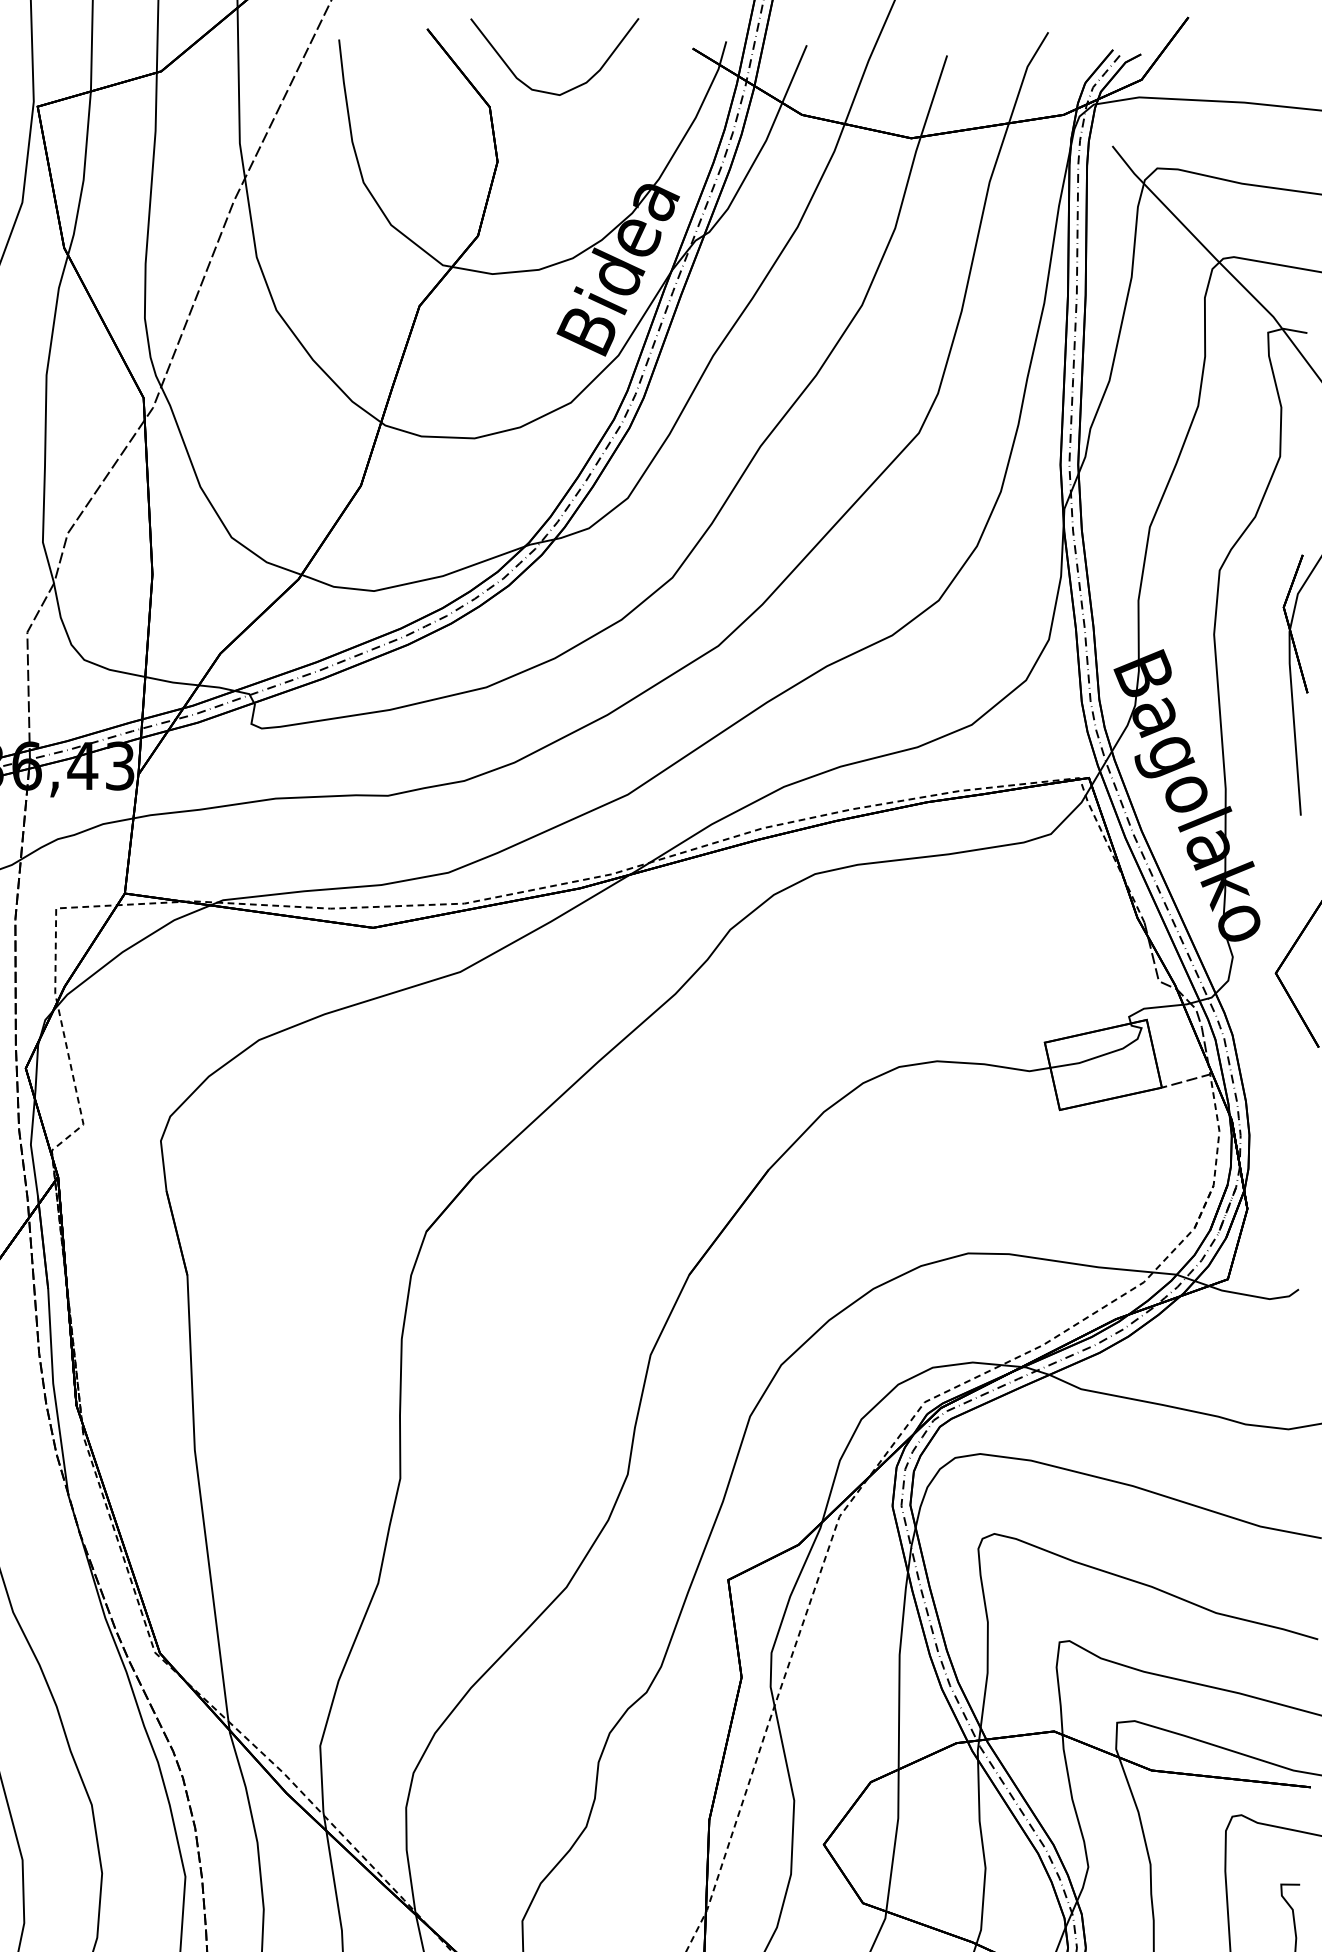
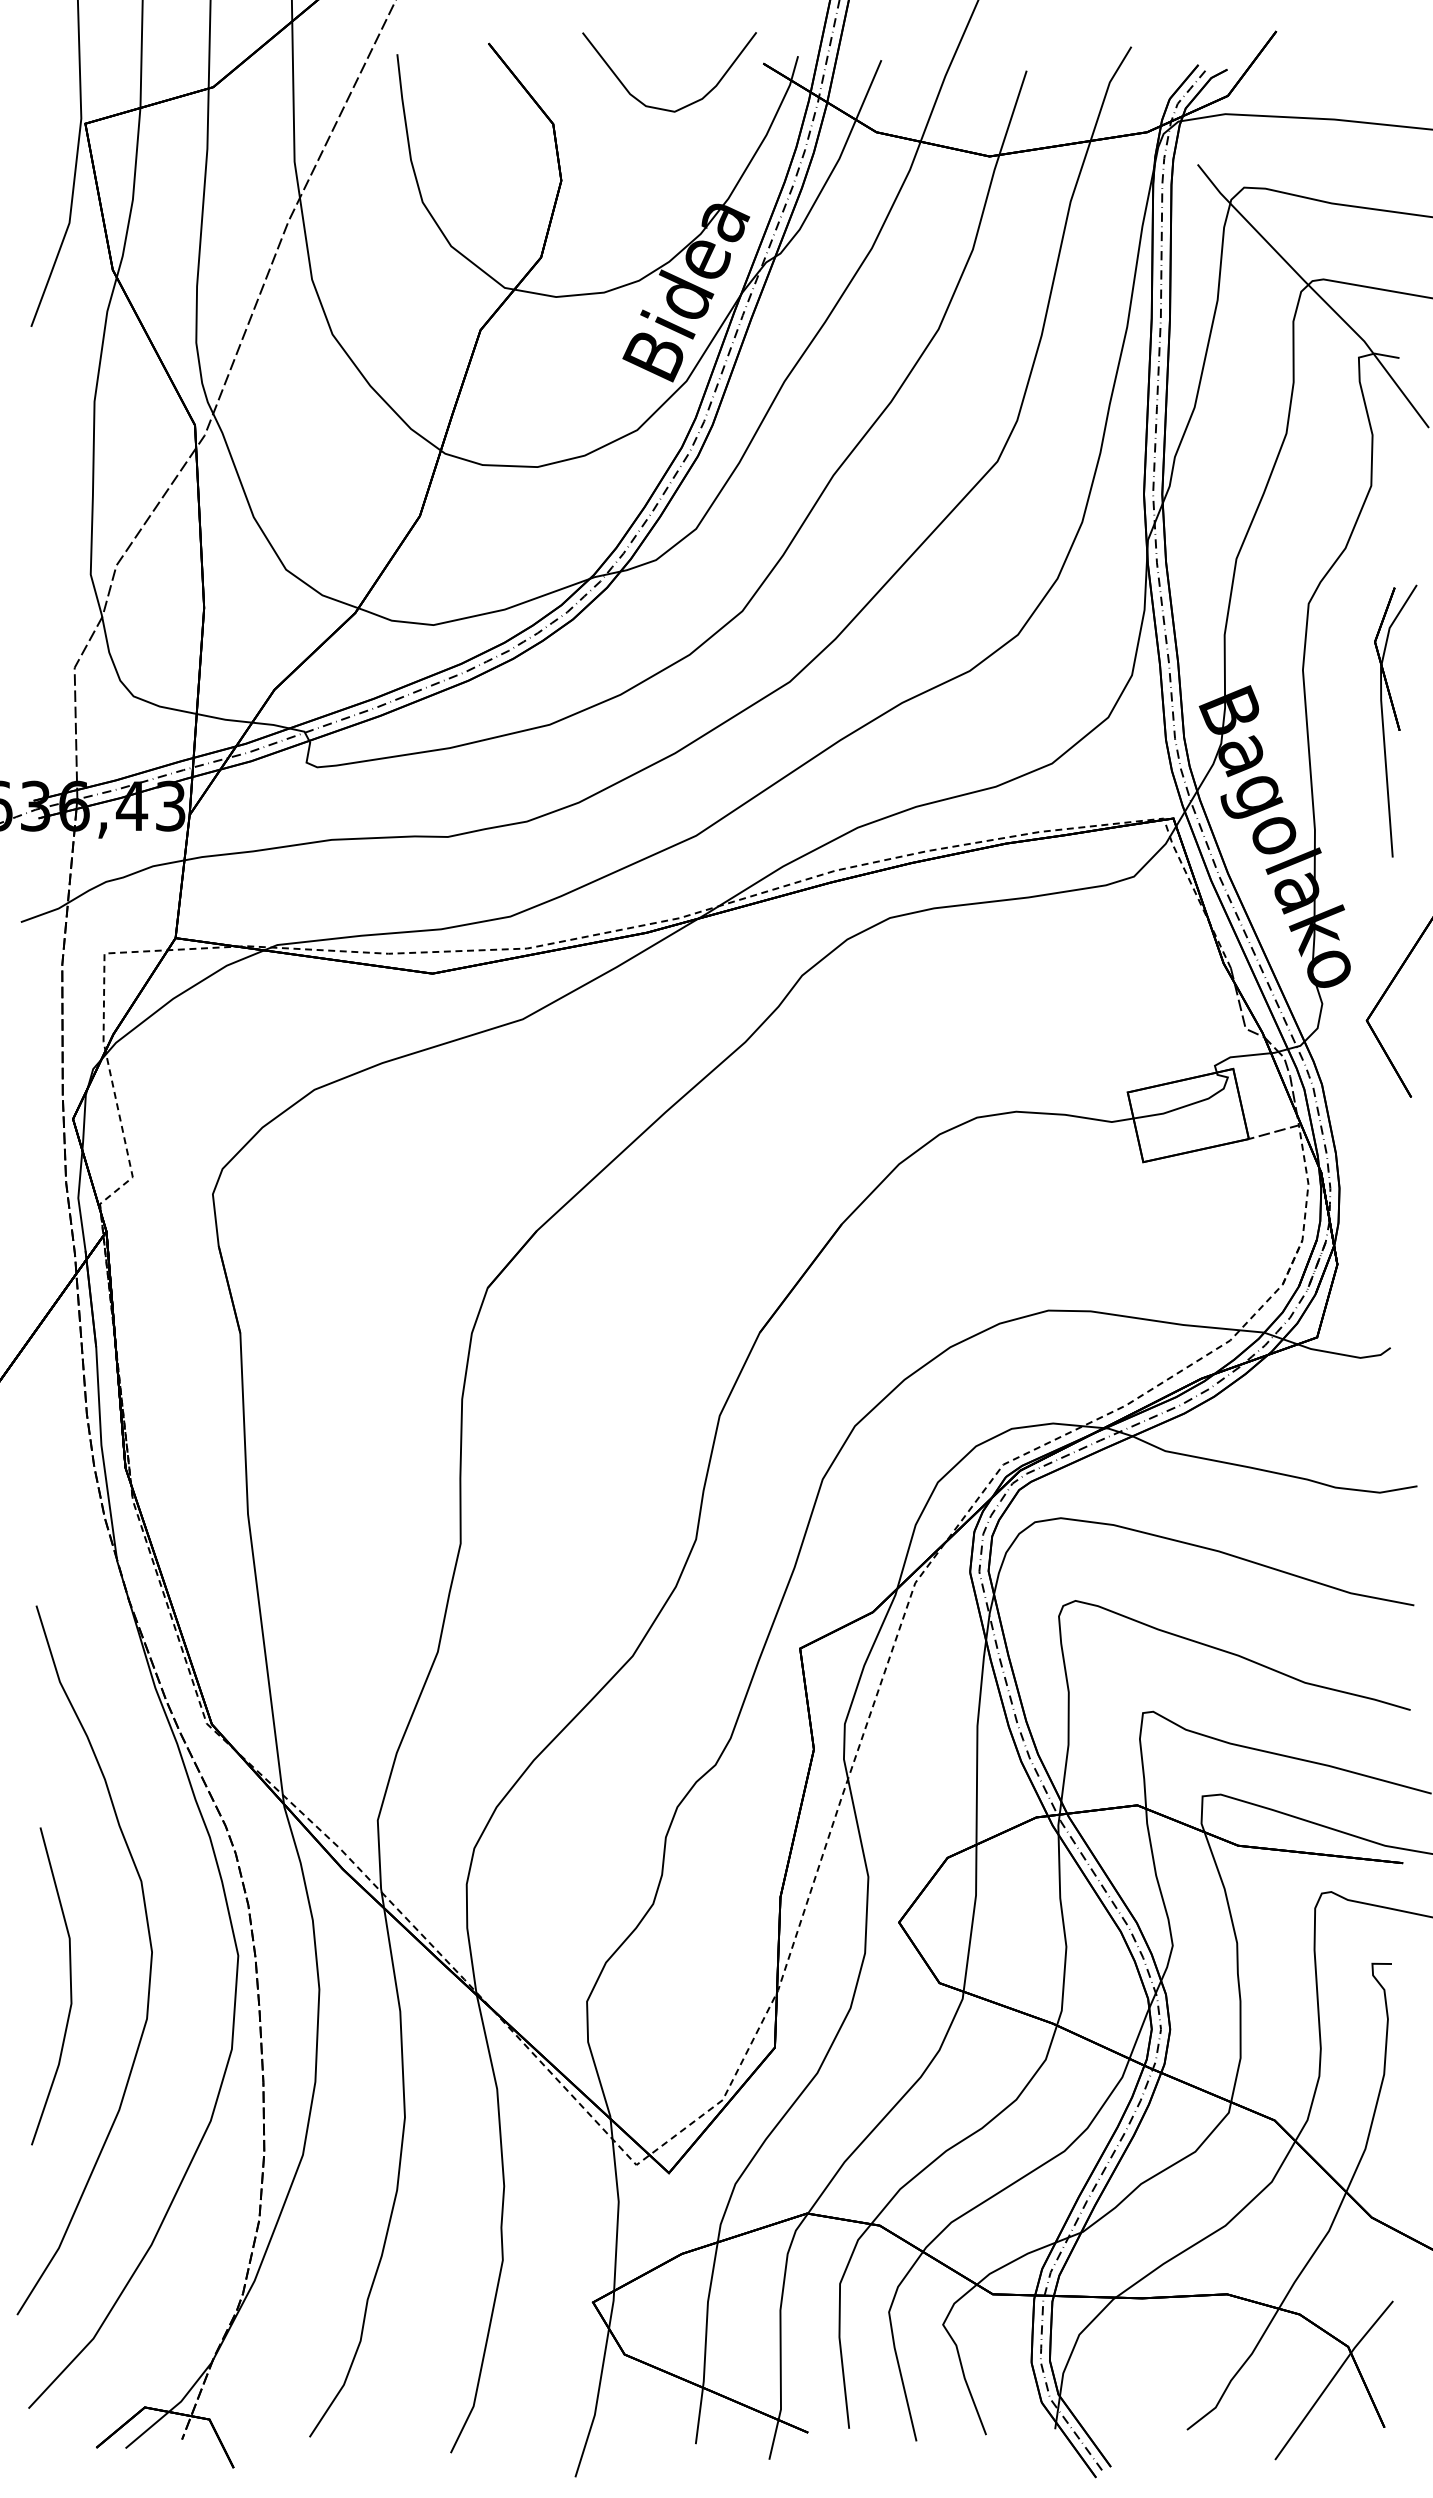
curve: (549, 91) -> (664, 108), moved

